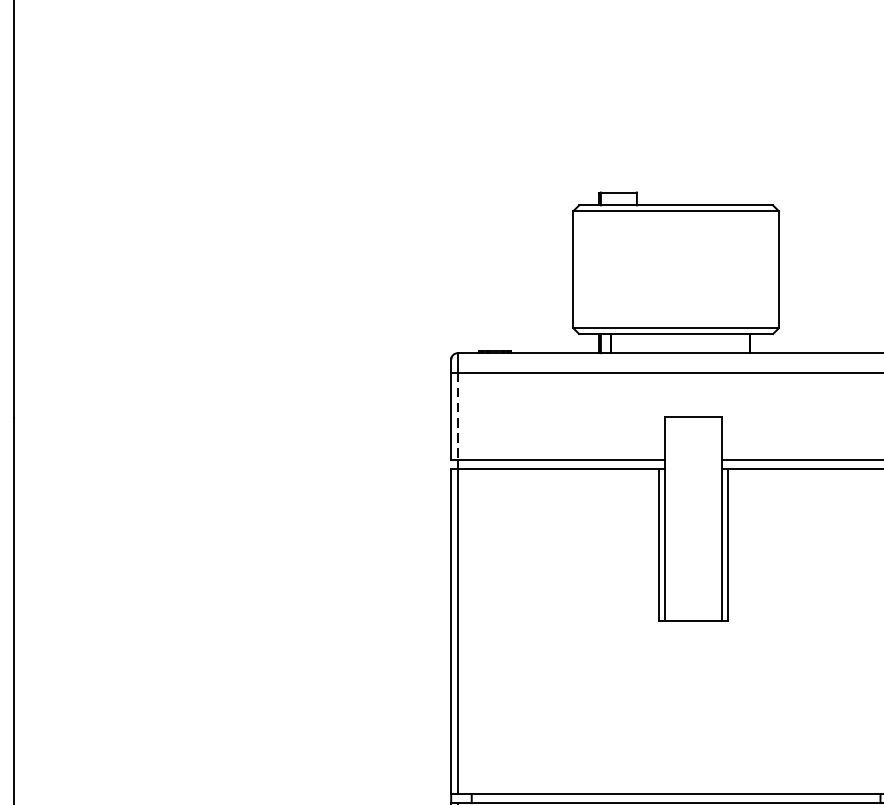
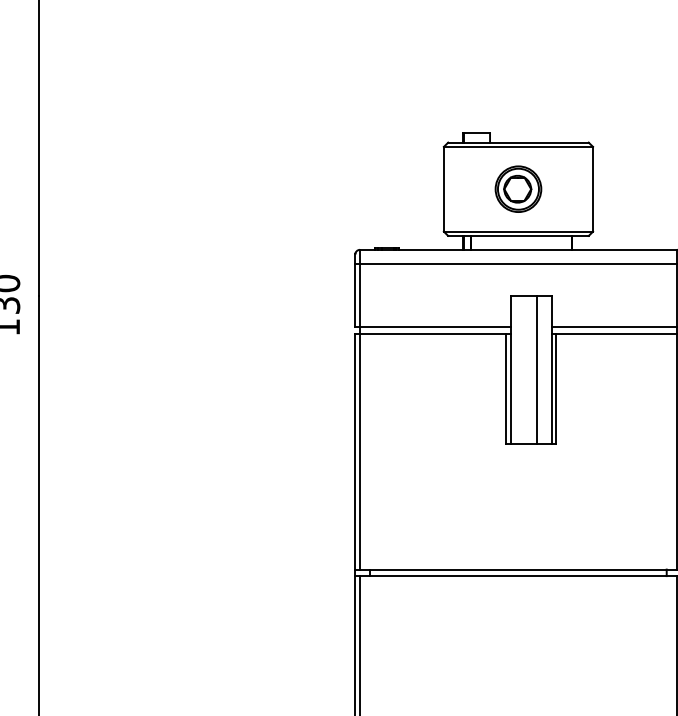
part: (676, 268) -> (518, 188), added
line: (458, 416) -> (360, 295), dashed -> solid
line: (702, 518) -> (537, 369), added

